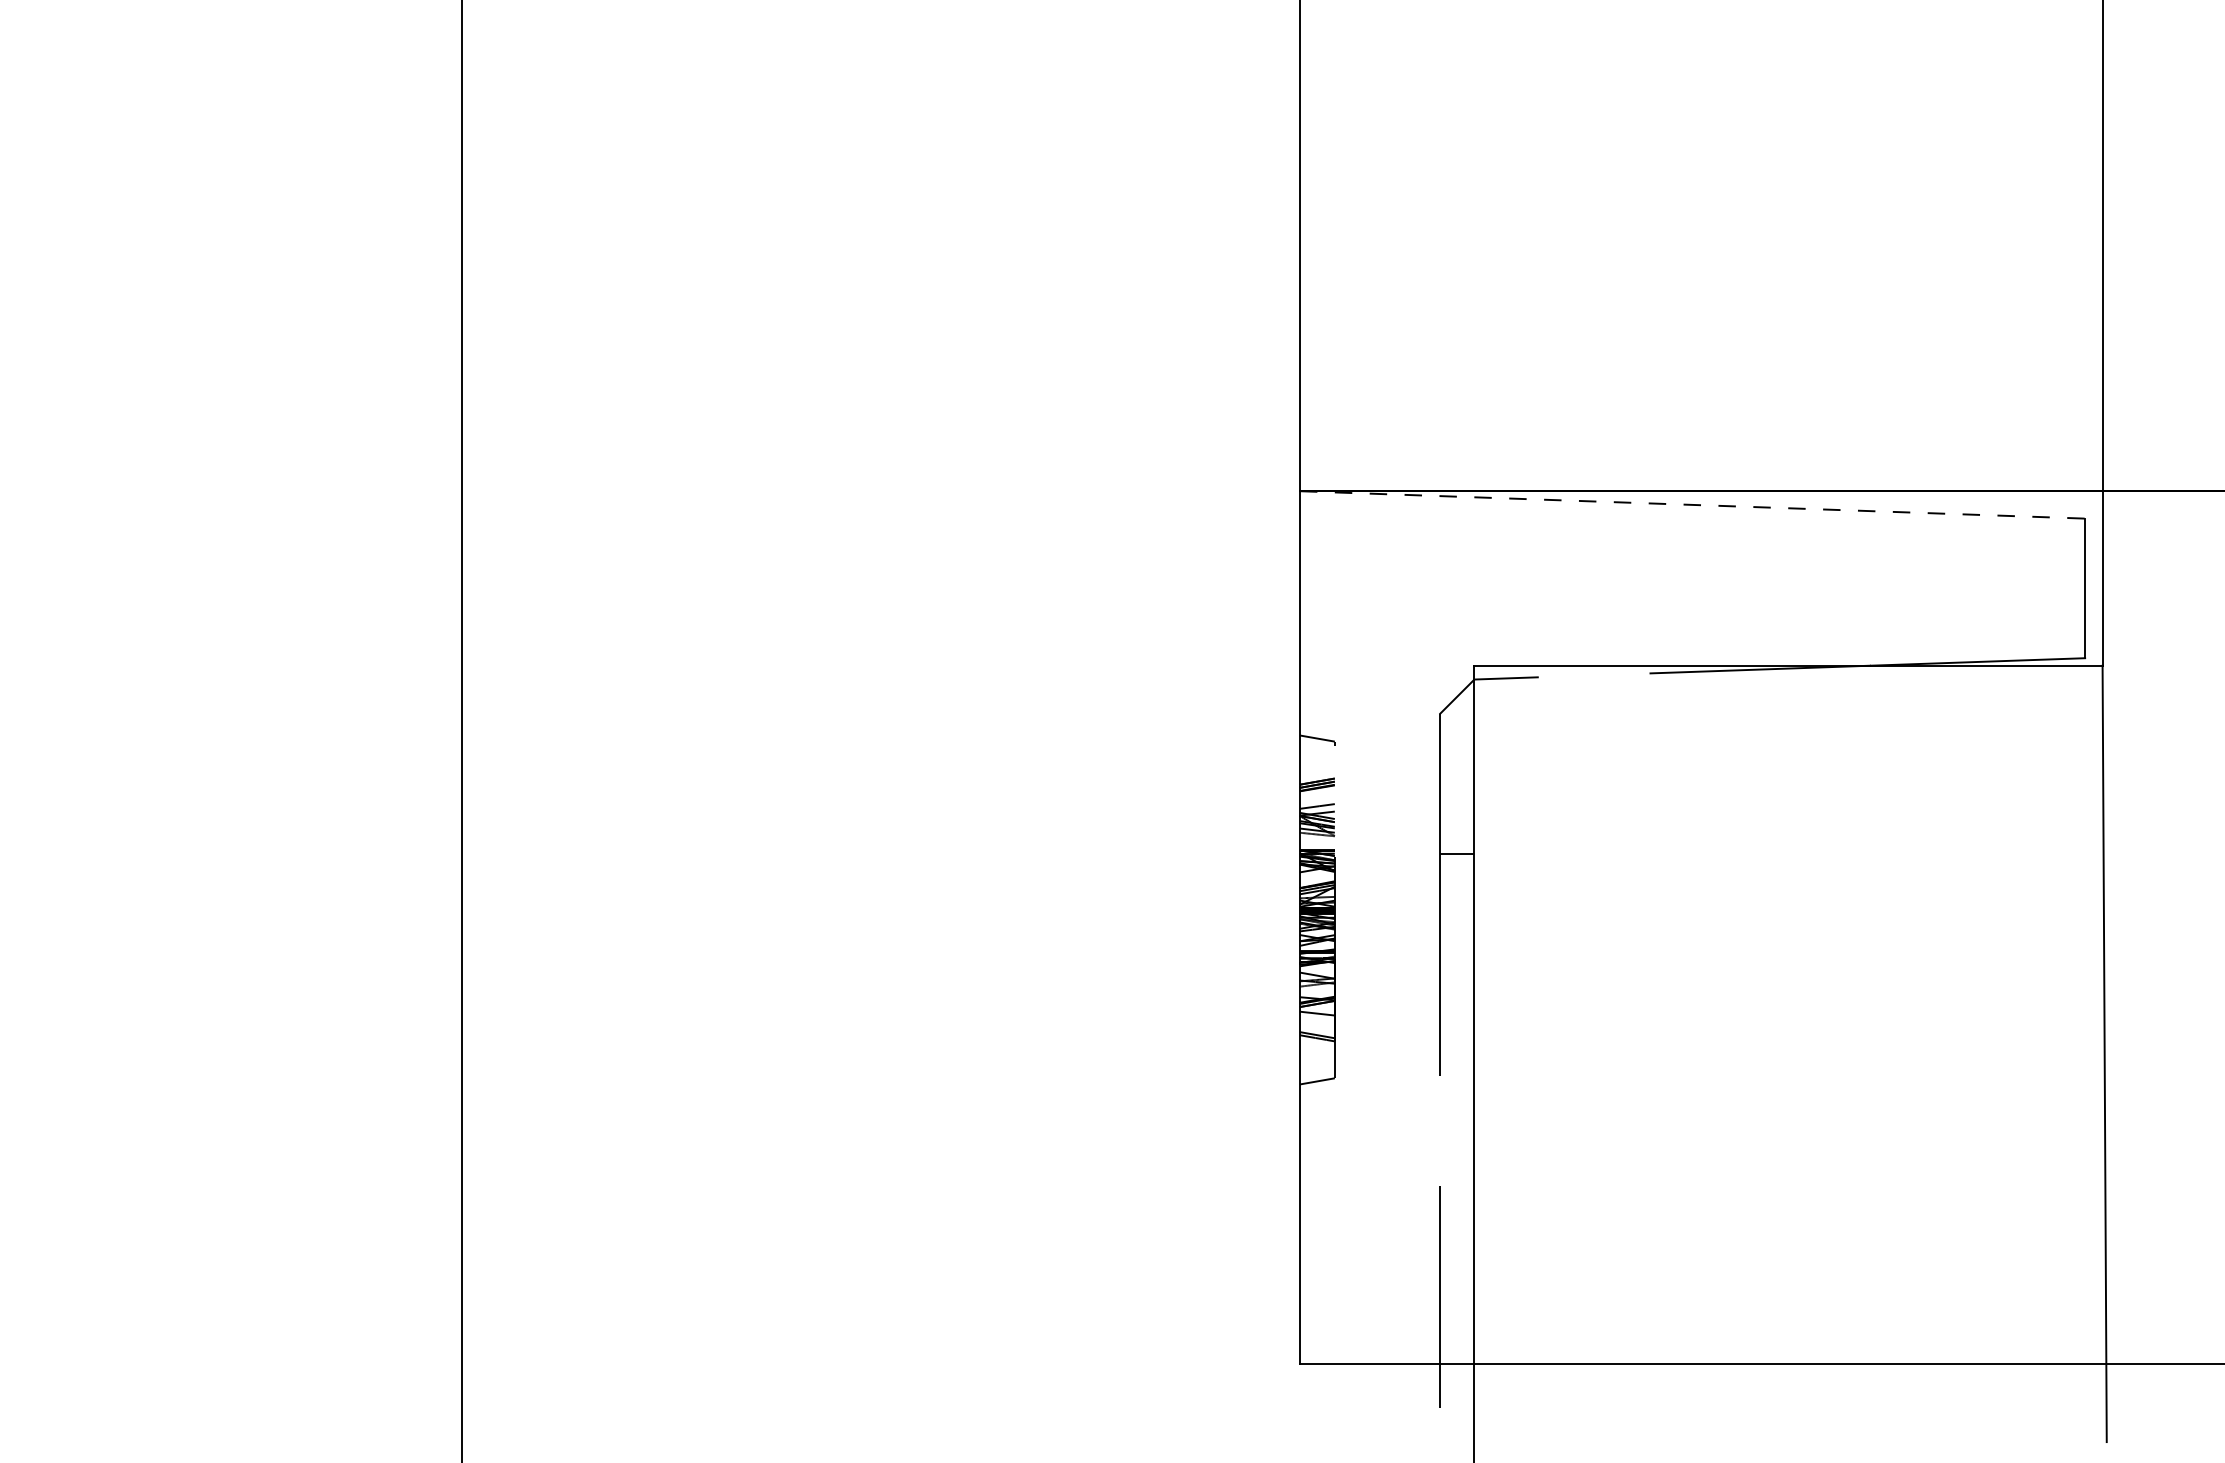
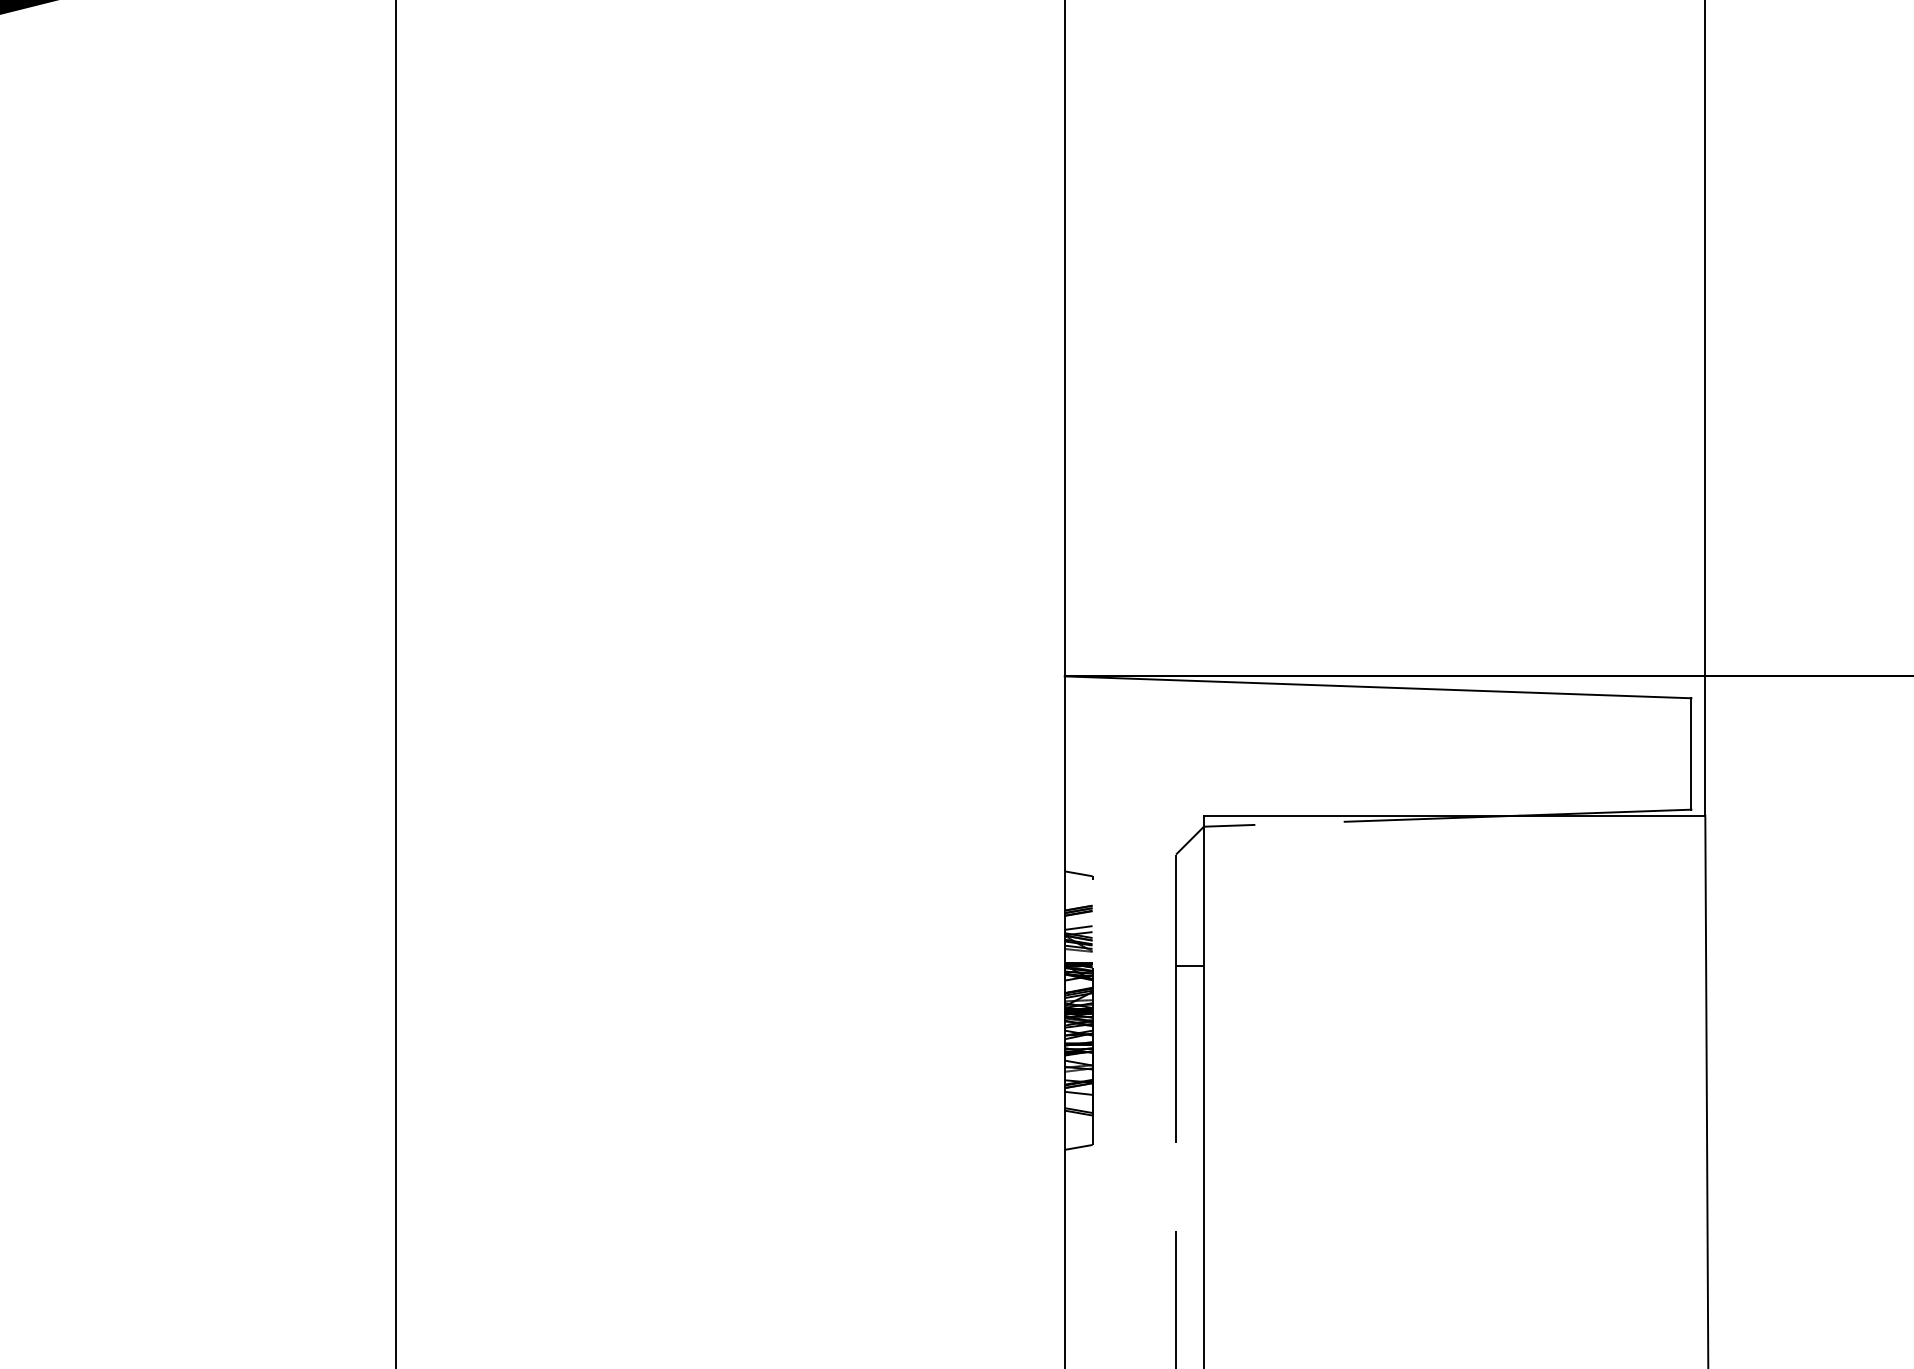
line: (1693, 505) -> (1378, 687), dashed -> solid

